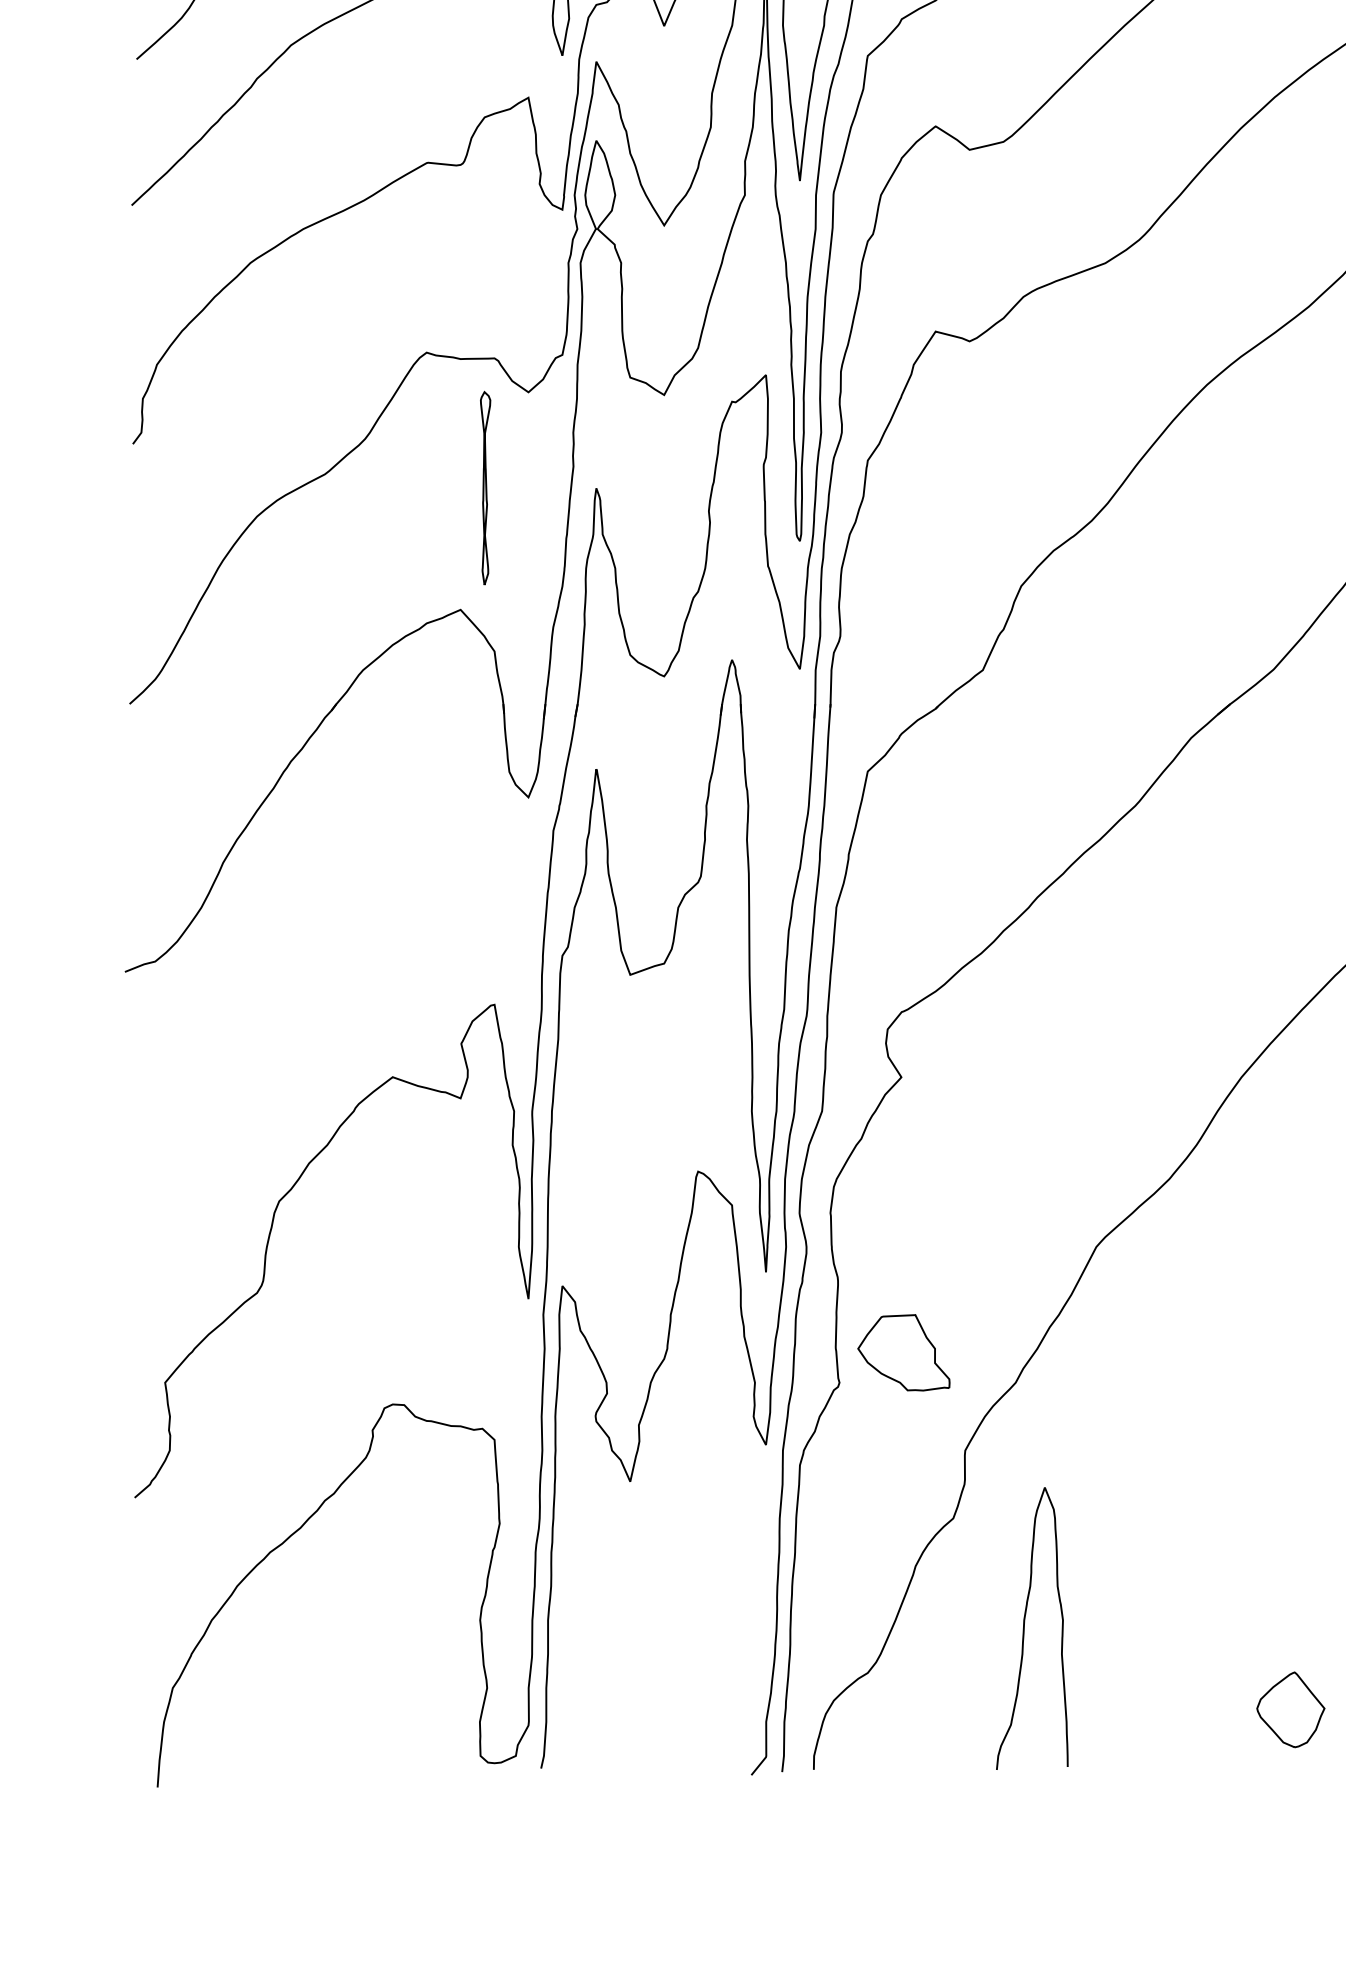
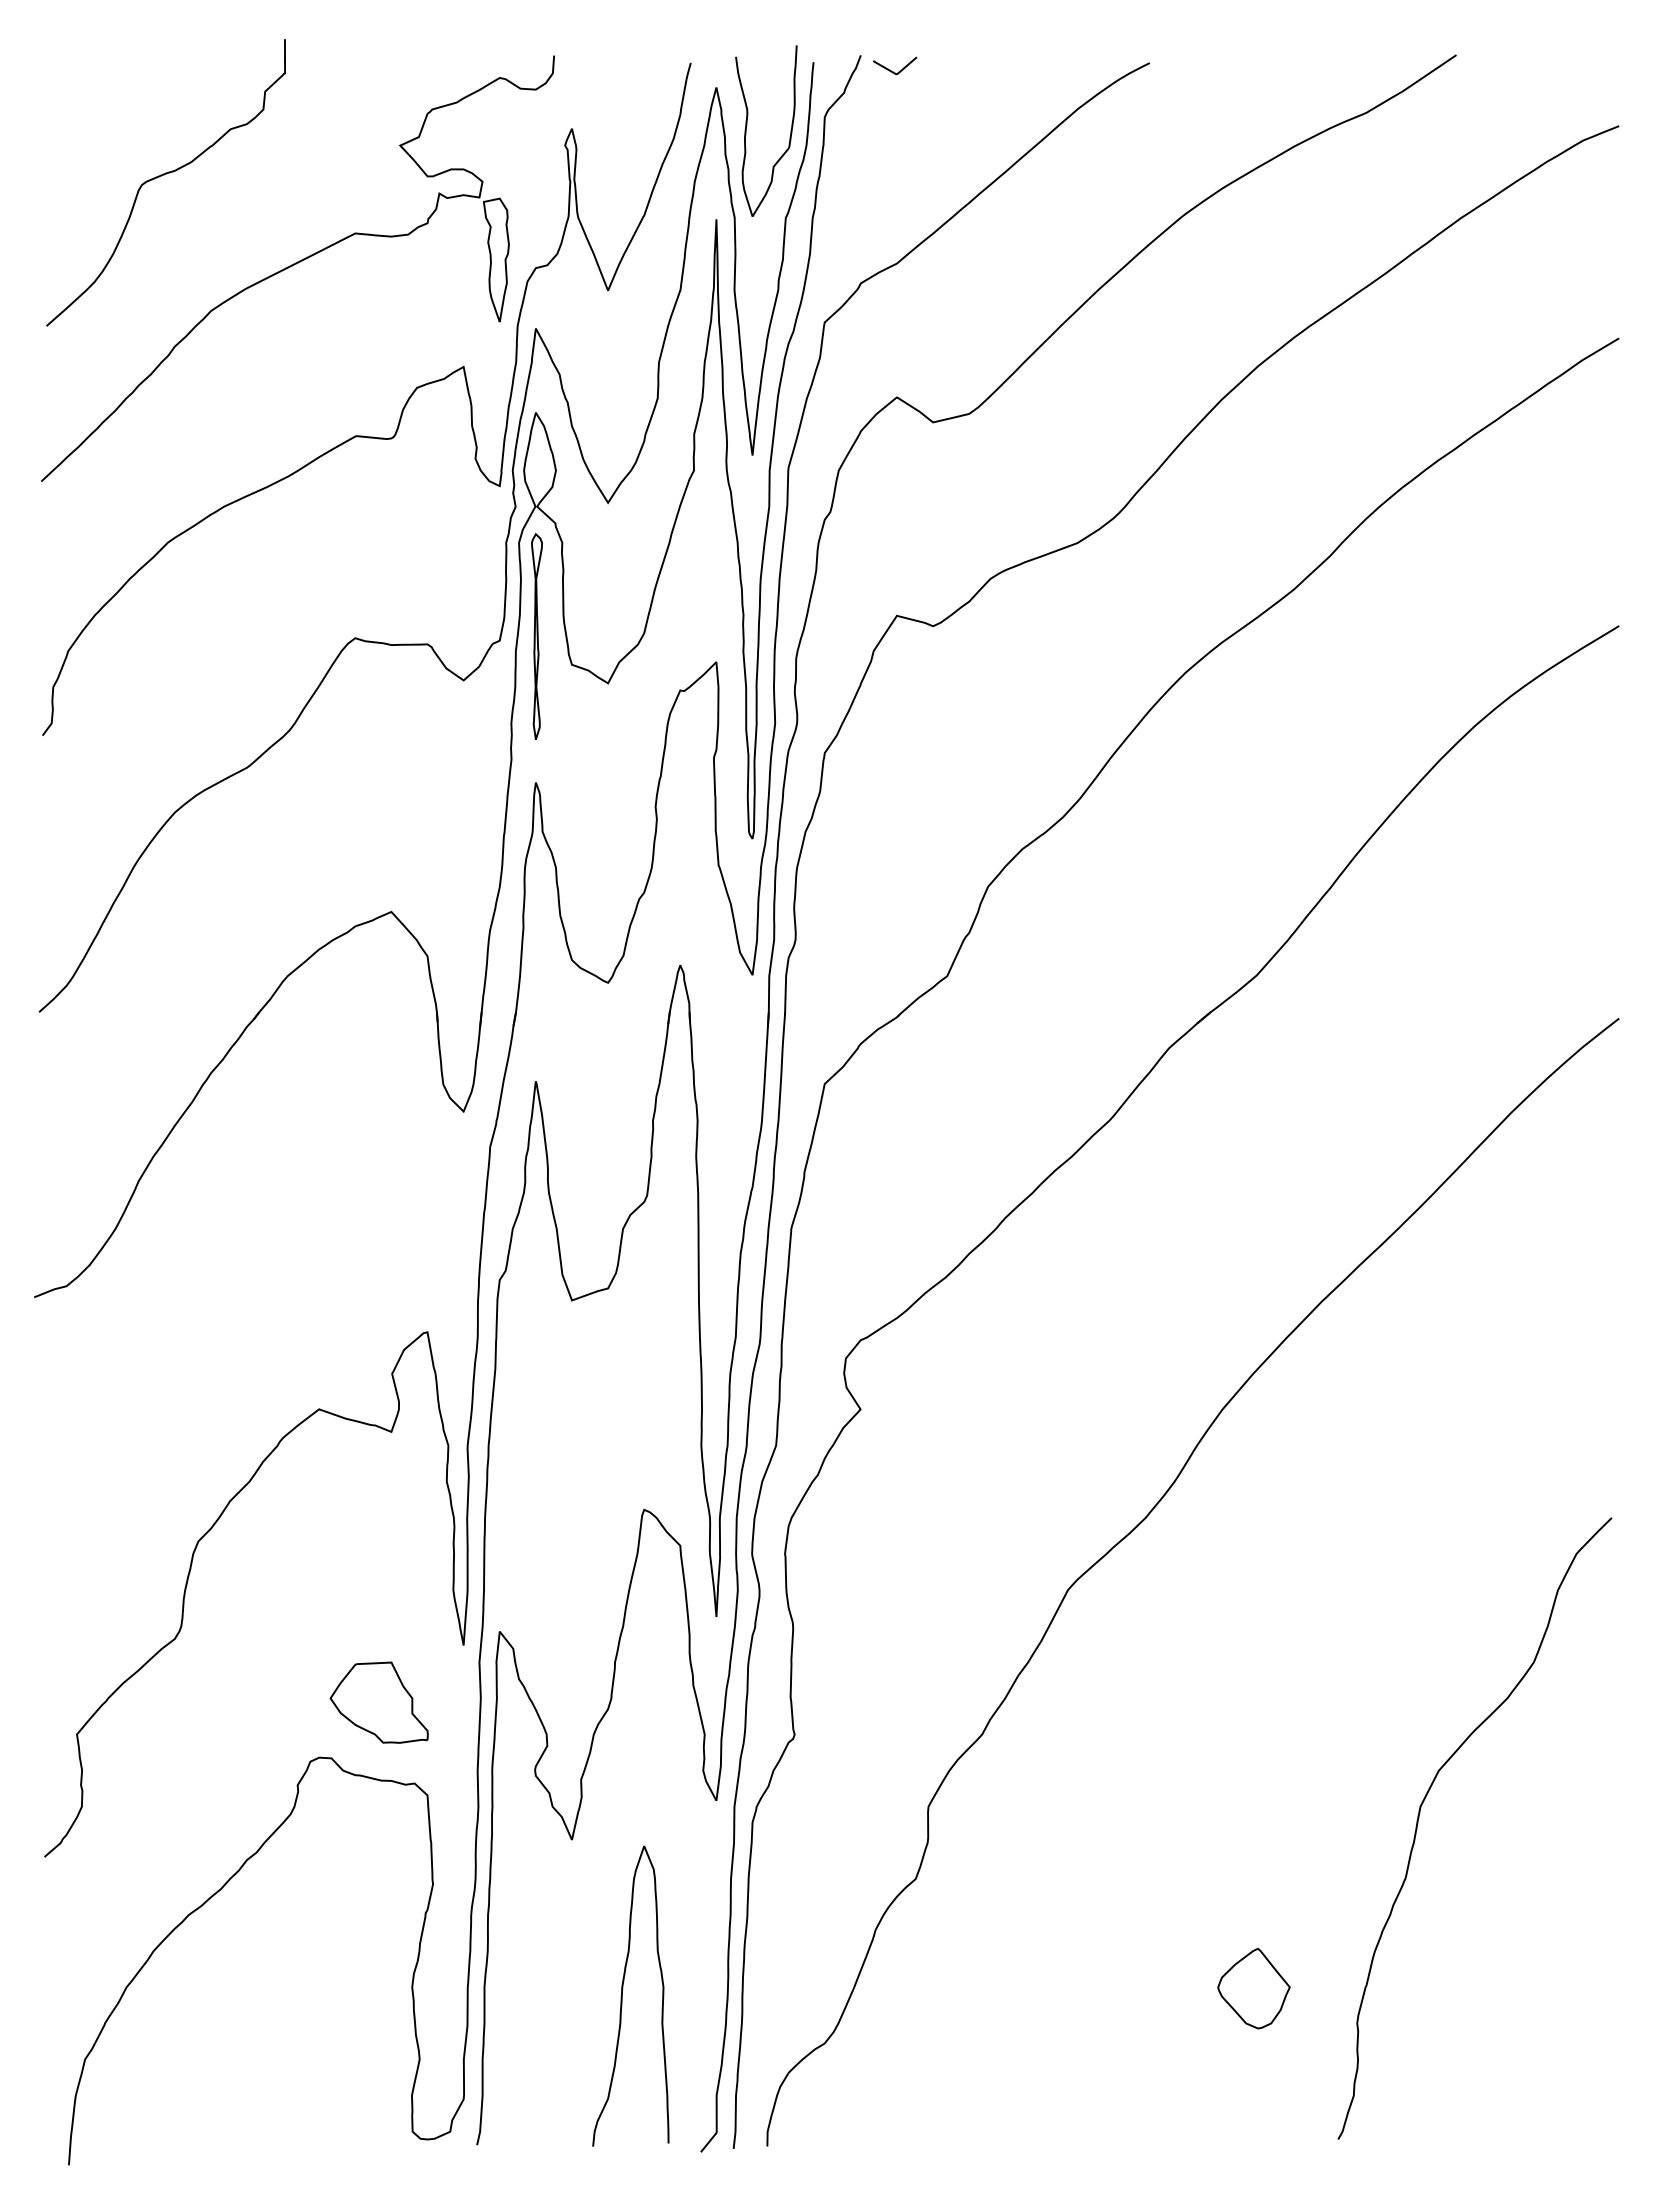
part: (485, 488) -> (536, 636), moved
part: (903, 1352) -> (378, 1702), moved
curve: (1024, 1627) -> (622, 1995), moved
part: (1290, 1709) -> (1253, 1988), moved

